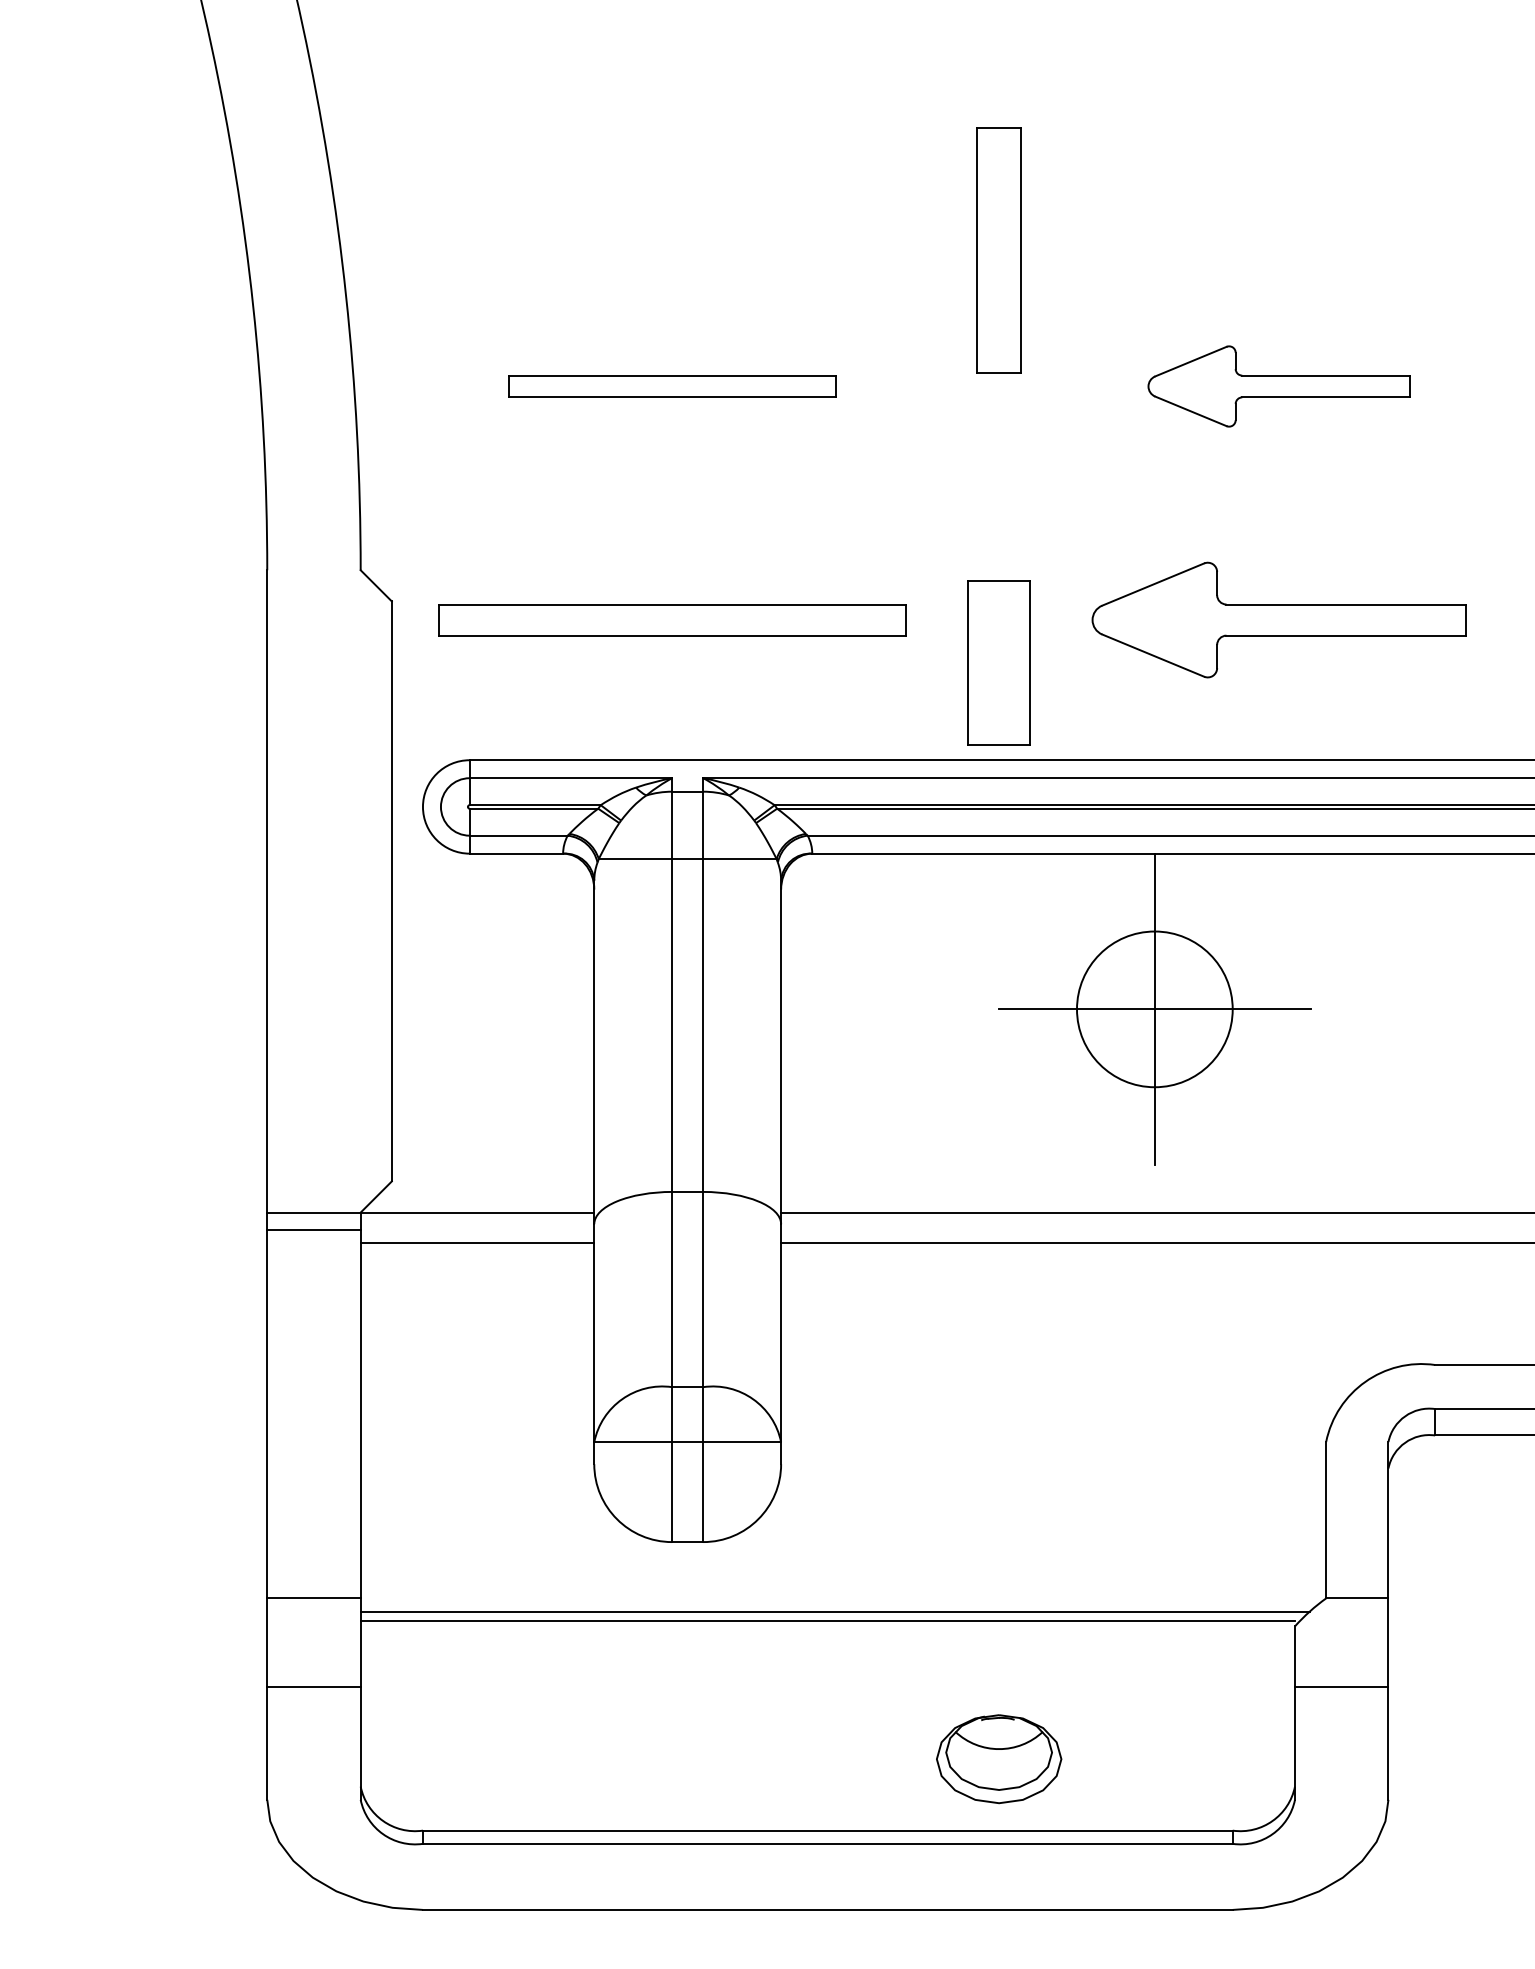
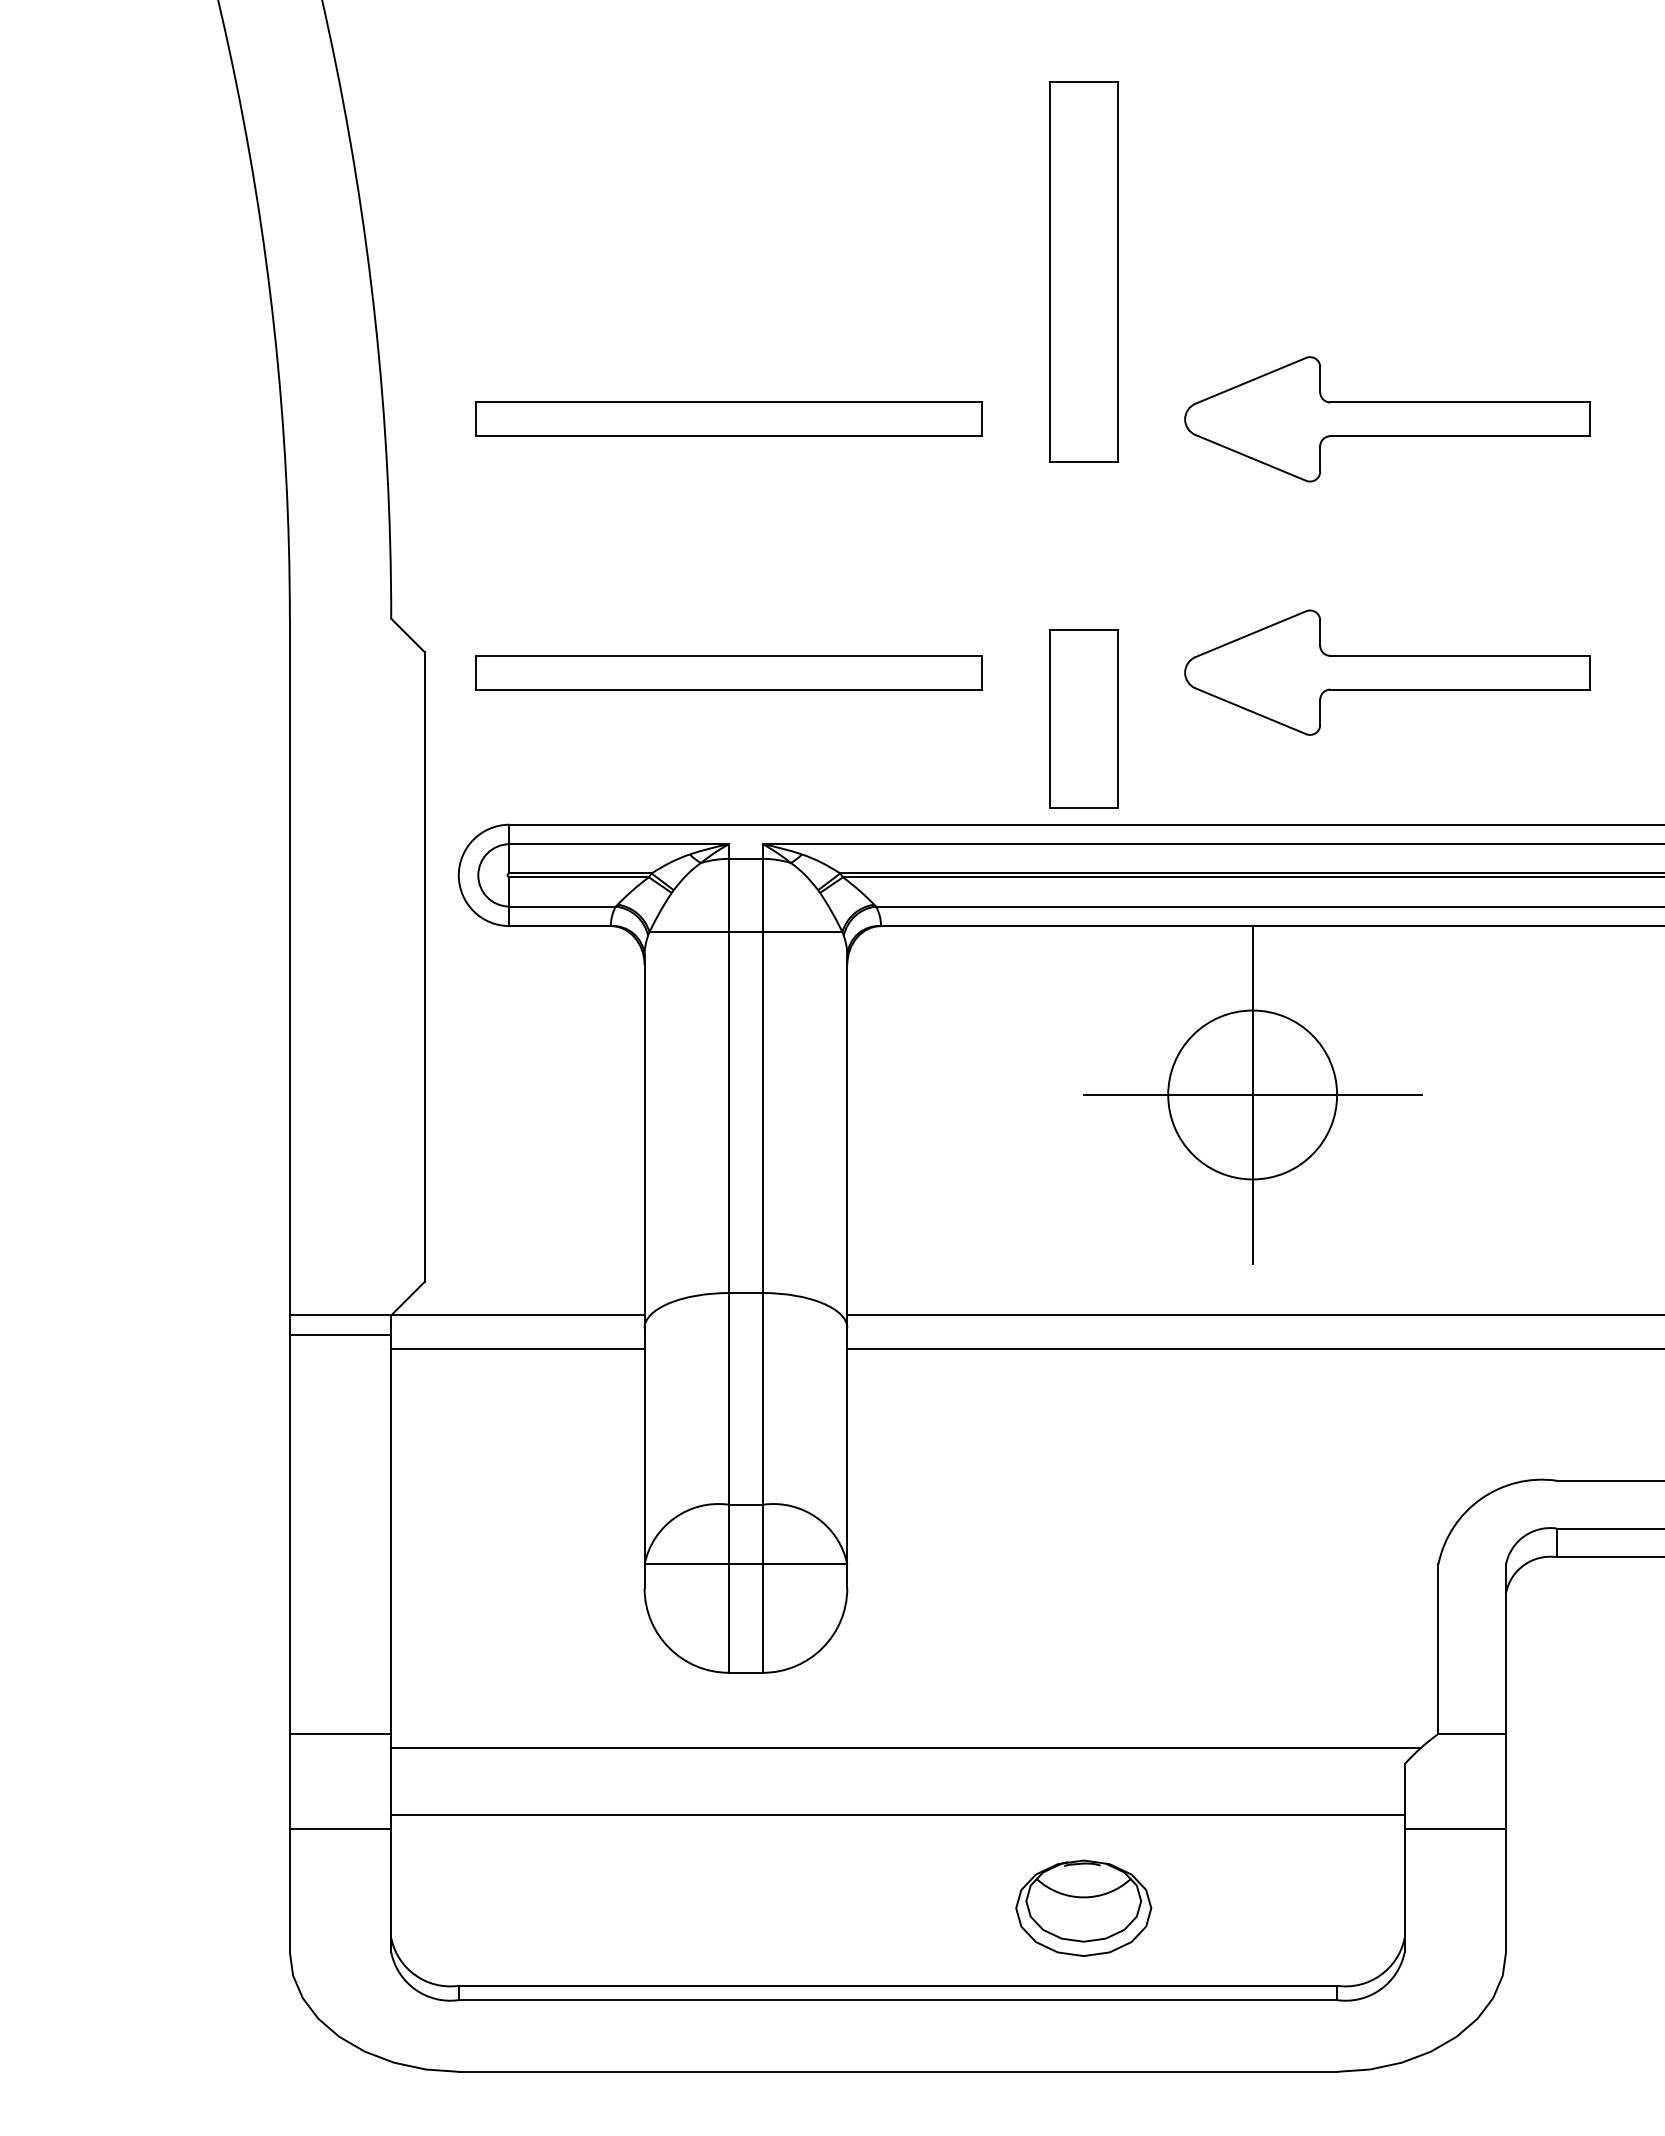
part: (998, 249) -> (1083, 270), size x1.43
part: (672, 386) -> (729, 419), size x1.43
part: (1278, 386) -> (1386, 419), size x1.43
line: (827, 1621) -> (897, 1815), moved

